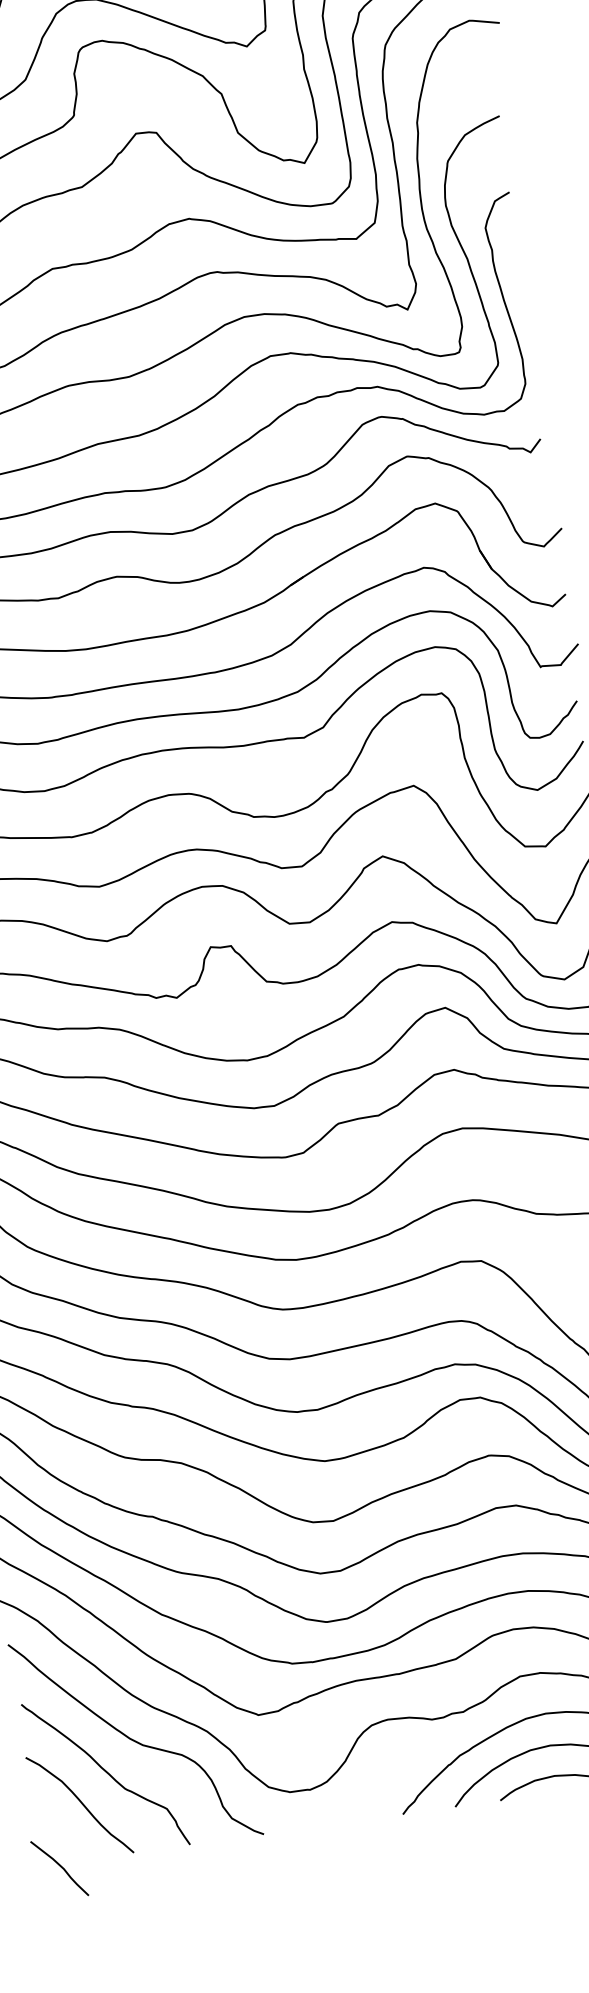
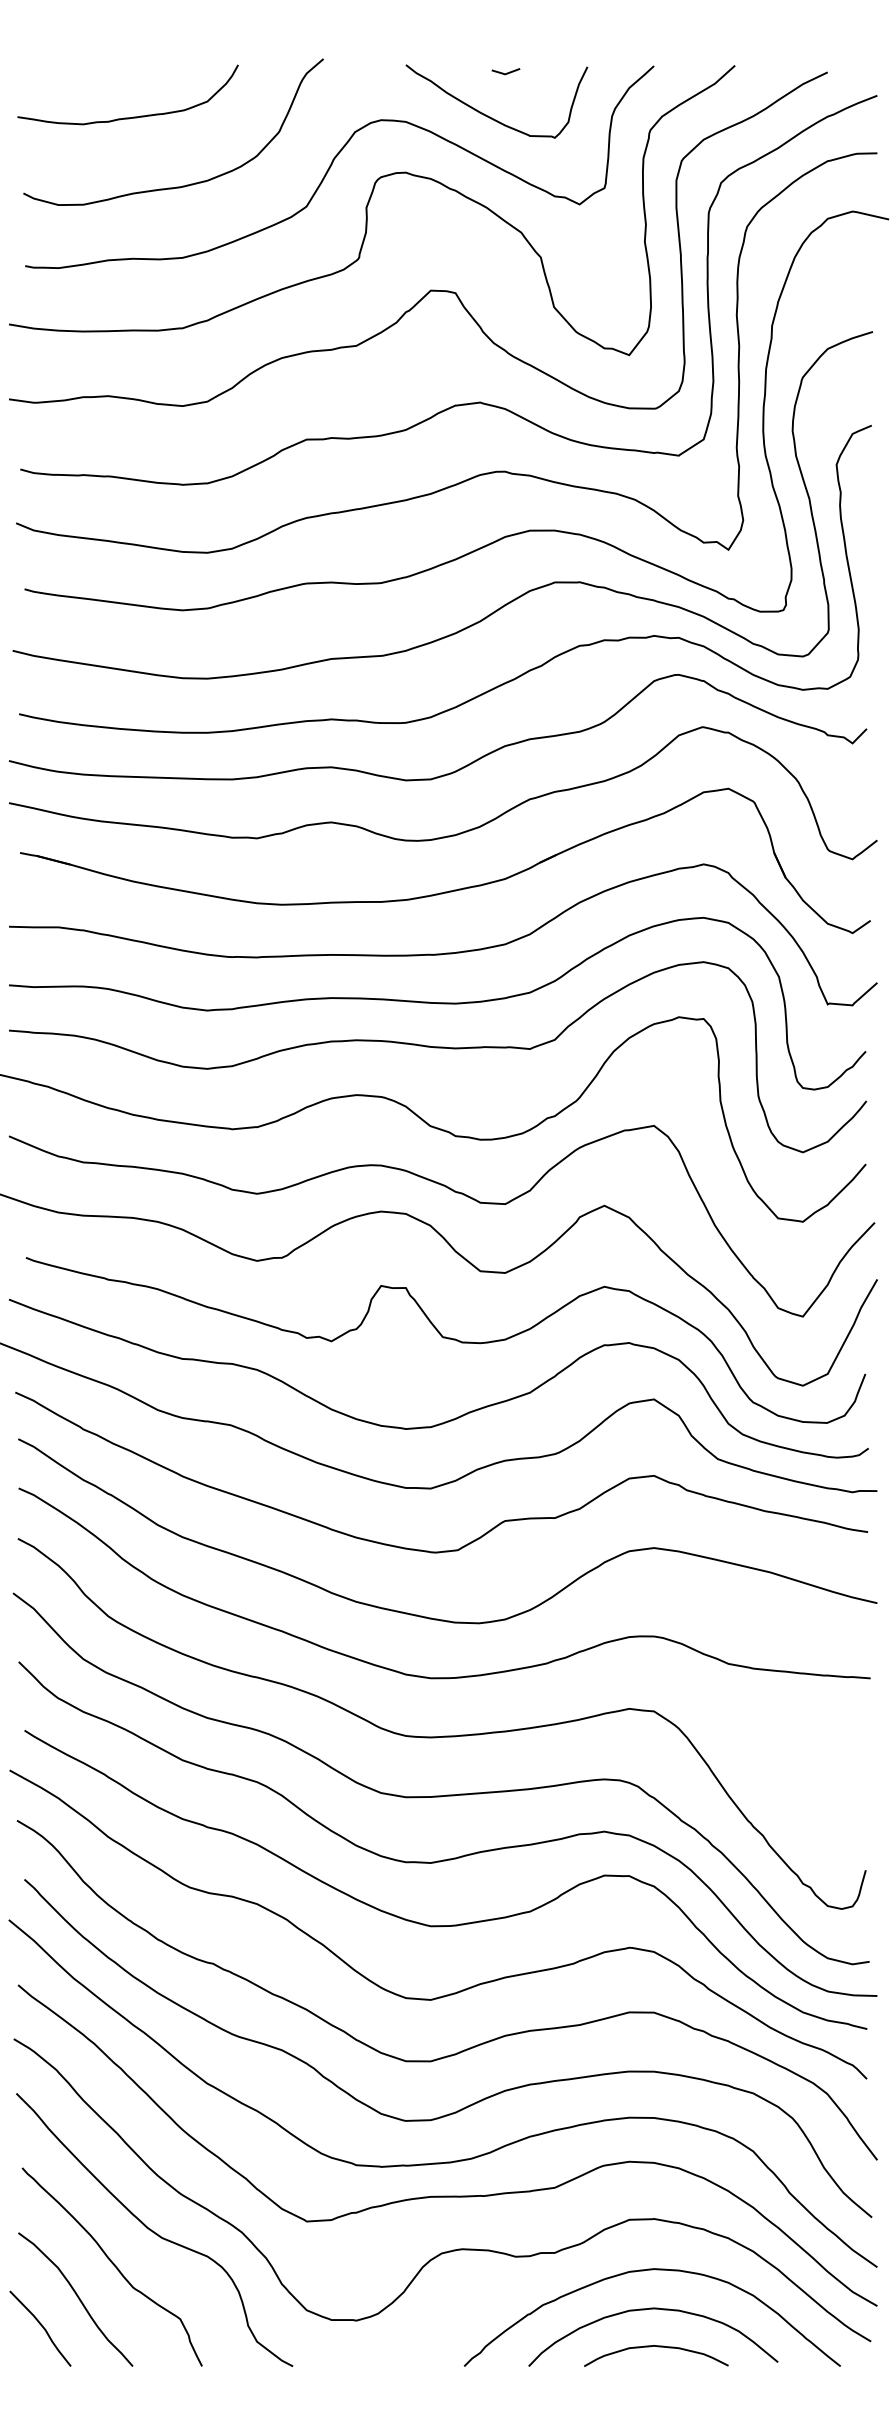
curve: (60, 1866) -> (41, 2326), moved

